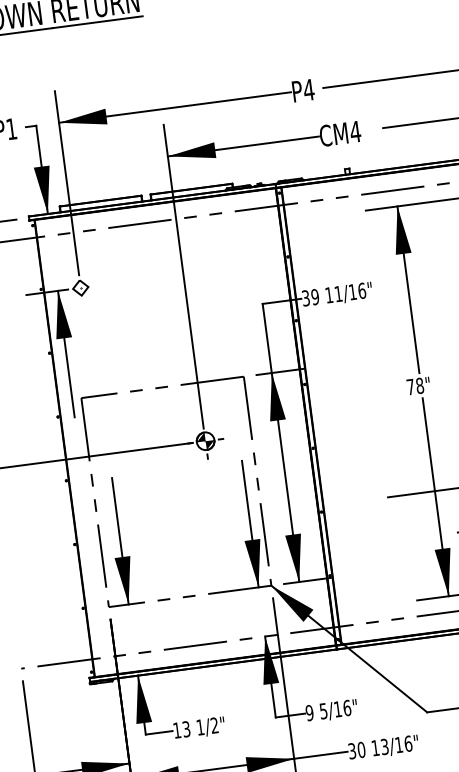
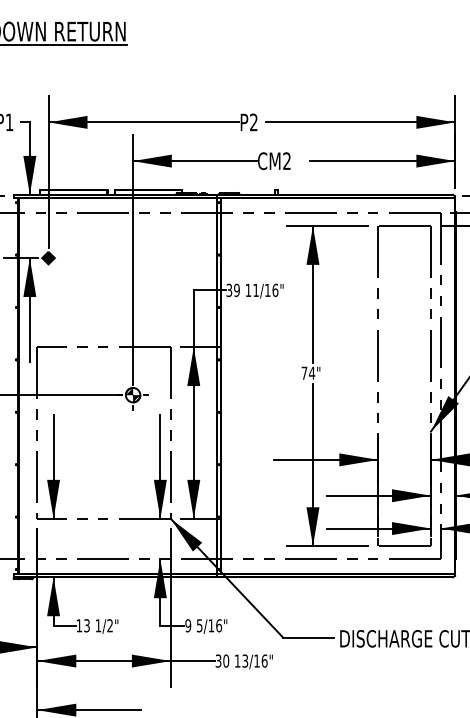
text: (308, 90) -> (253, 122), P4 -> P2
text: (354, 131) -> (286, 160), CM4 -> CM2
fill: (80, 287) -> (48, 257), added
text: (420, 384) -> (312, 372), 78" -> 74"

